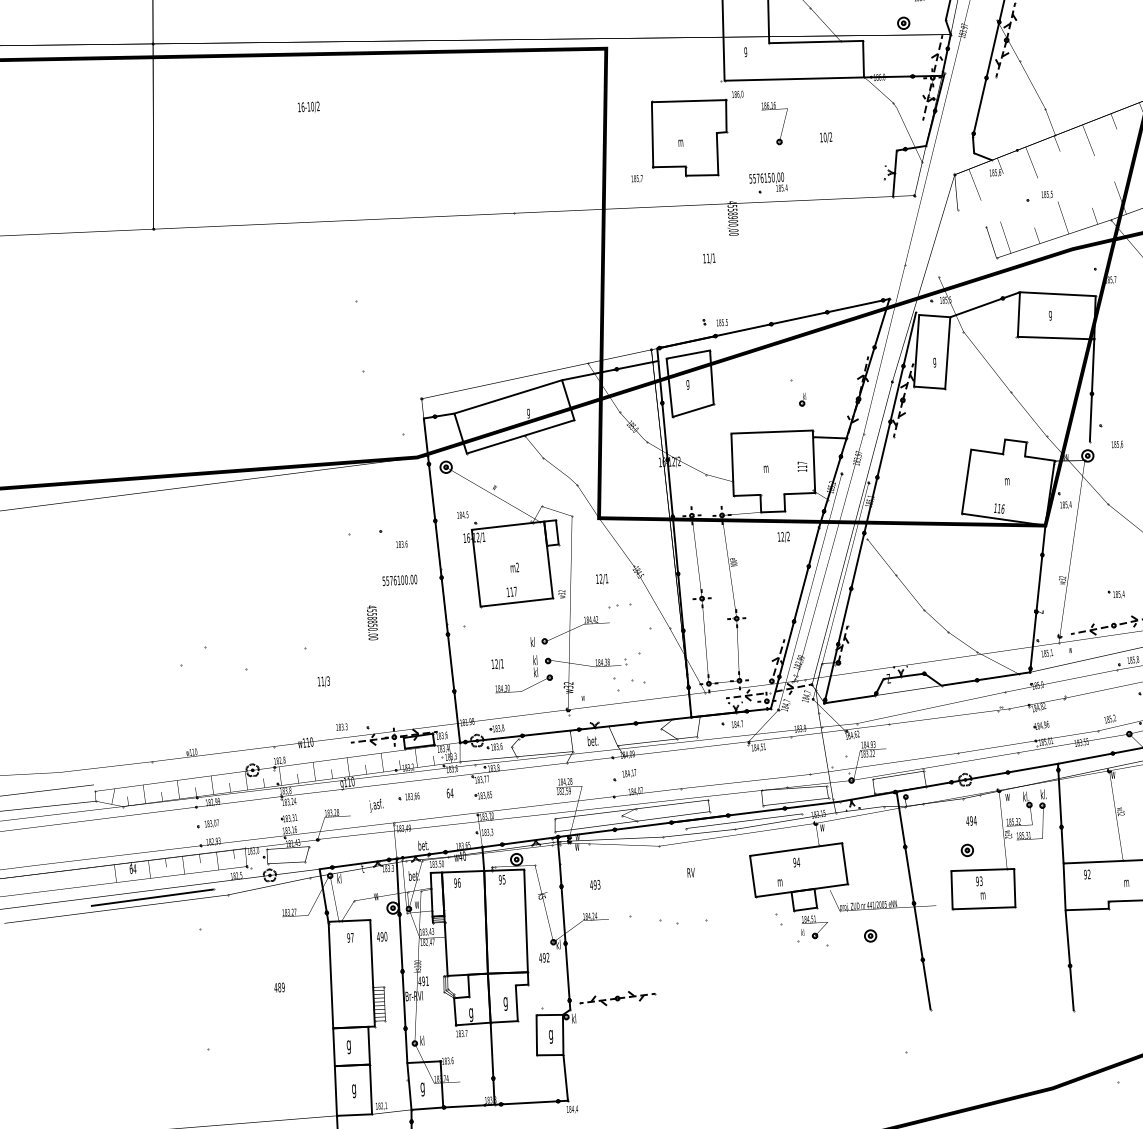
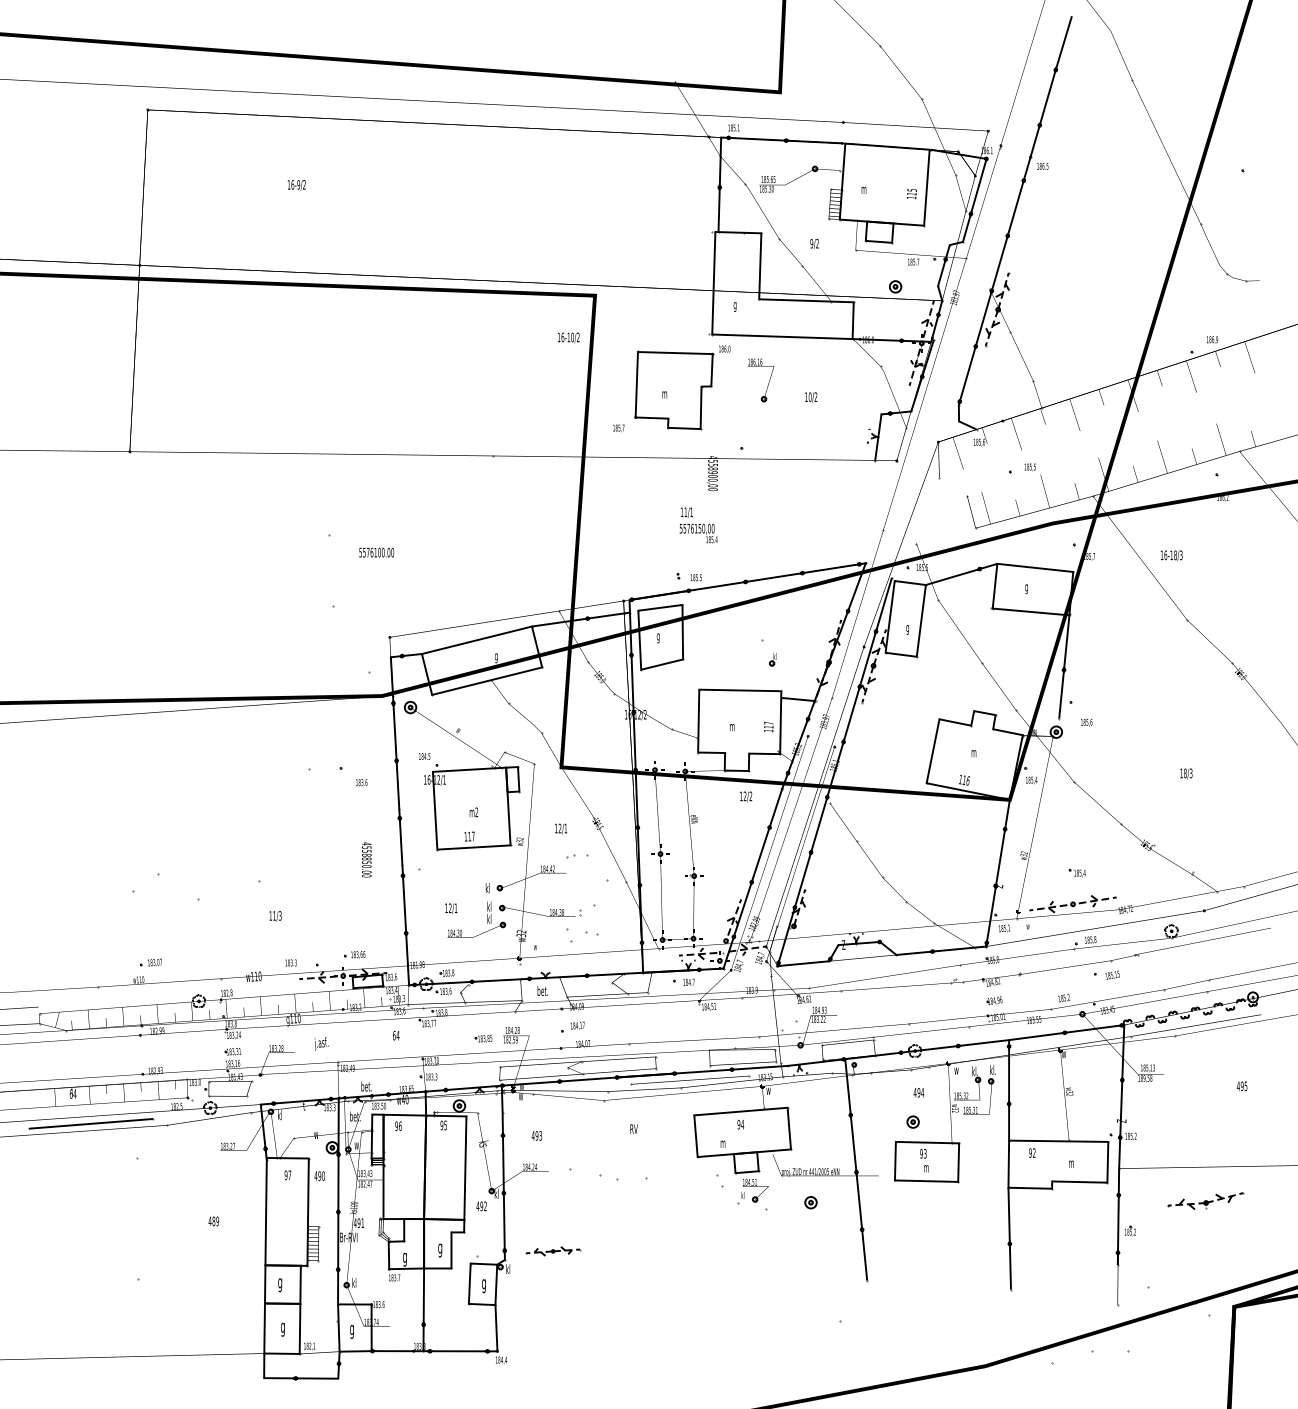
text: (308, 106) -> (568, 337), moved
text: (768, 182) -> (698, 533), moved
text: (399, 580) -> (376, 552), moved
text: (372, 622) -> (366, 859), moved
part: (483, 795) -> (483, 1038), moved
part: (408, 796) -> (354, 954), moved
part: (207, 823) -> (150, 962), moved
part: (618, 998) -> (553, 1251), size x0.7

